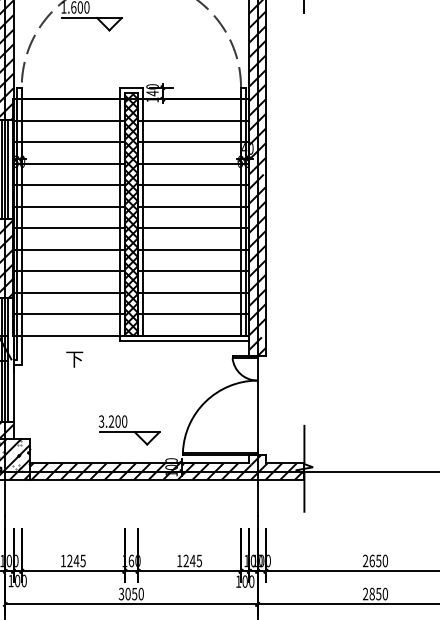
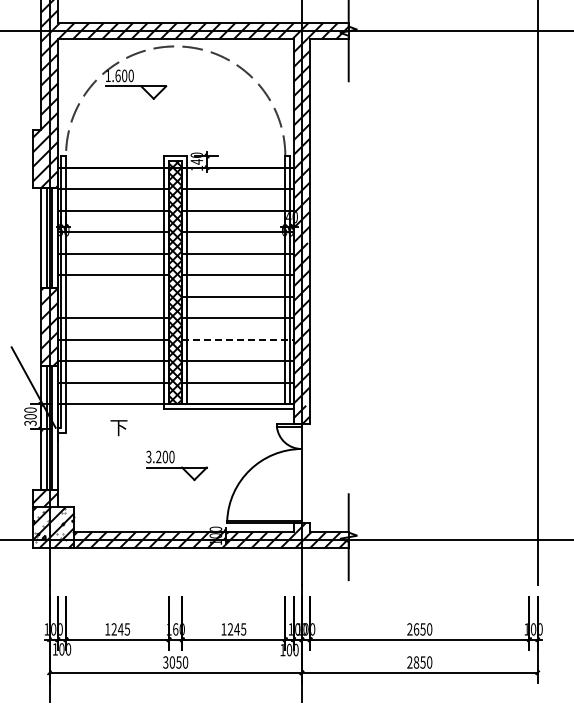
line: (69, 228) -> (113, 296), removed
line: (193, 271) -> (237, 339), solid -> dashed
part: (129, 430) -> (176, 465), moved

